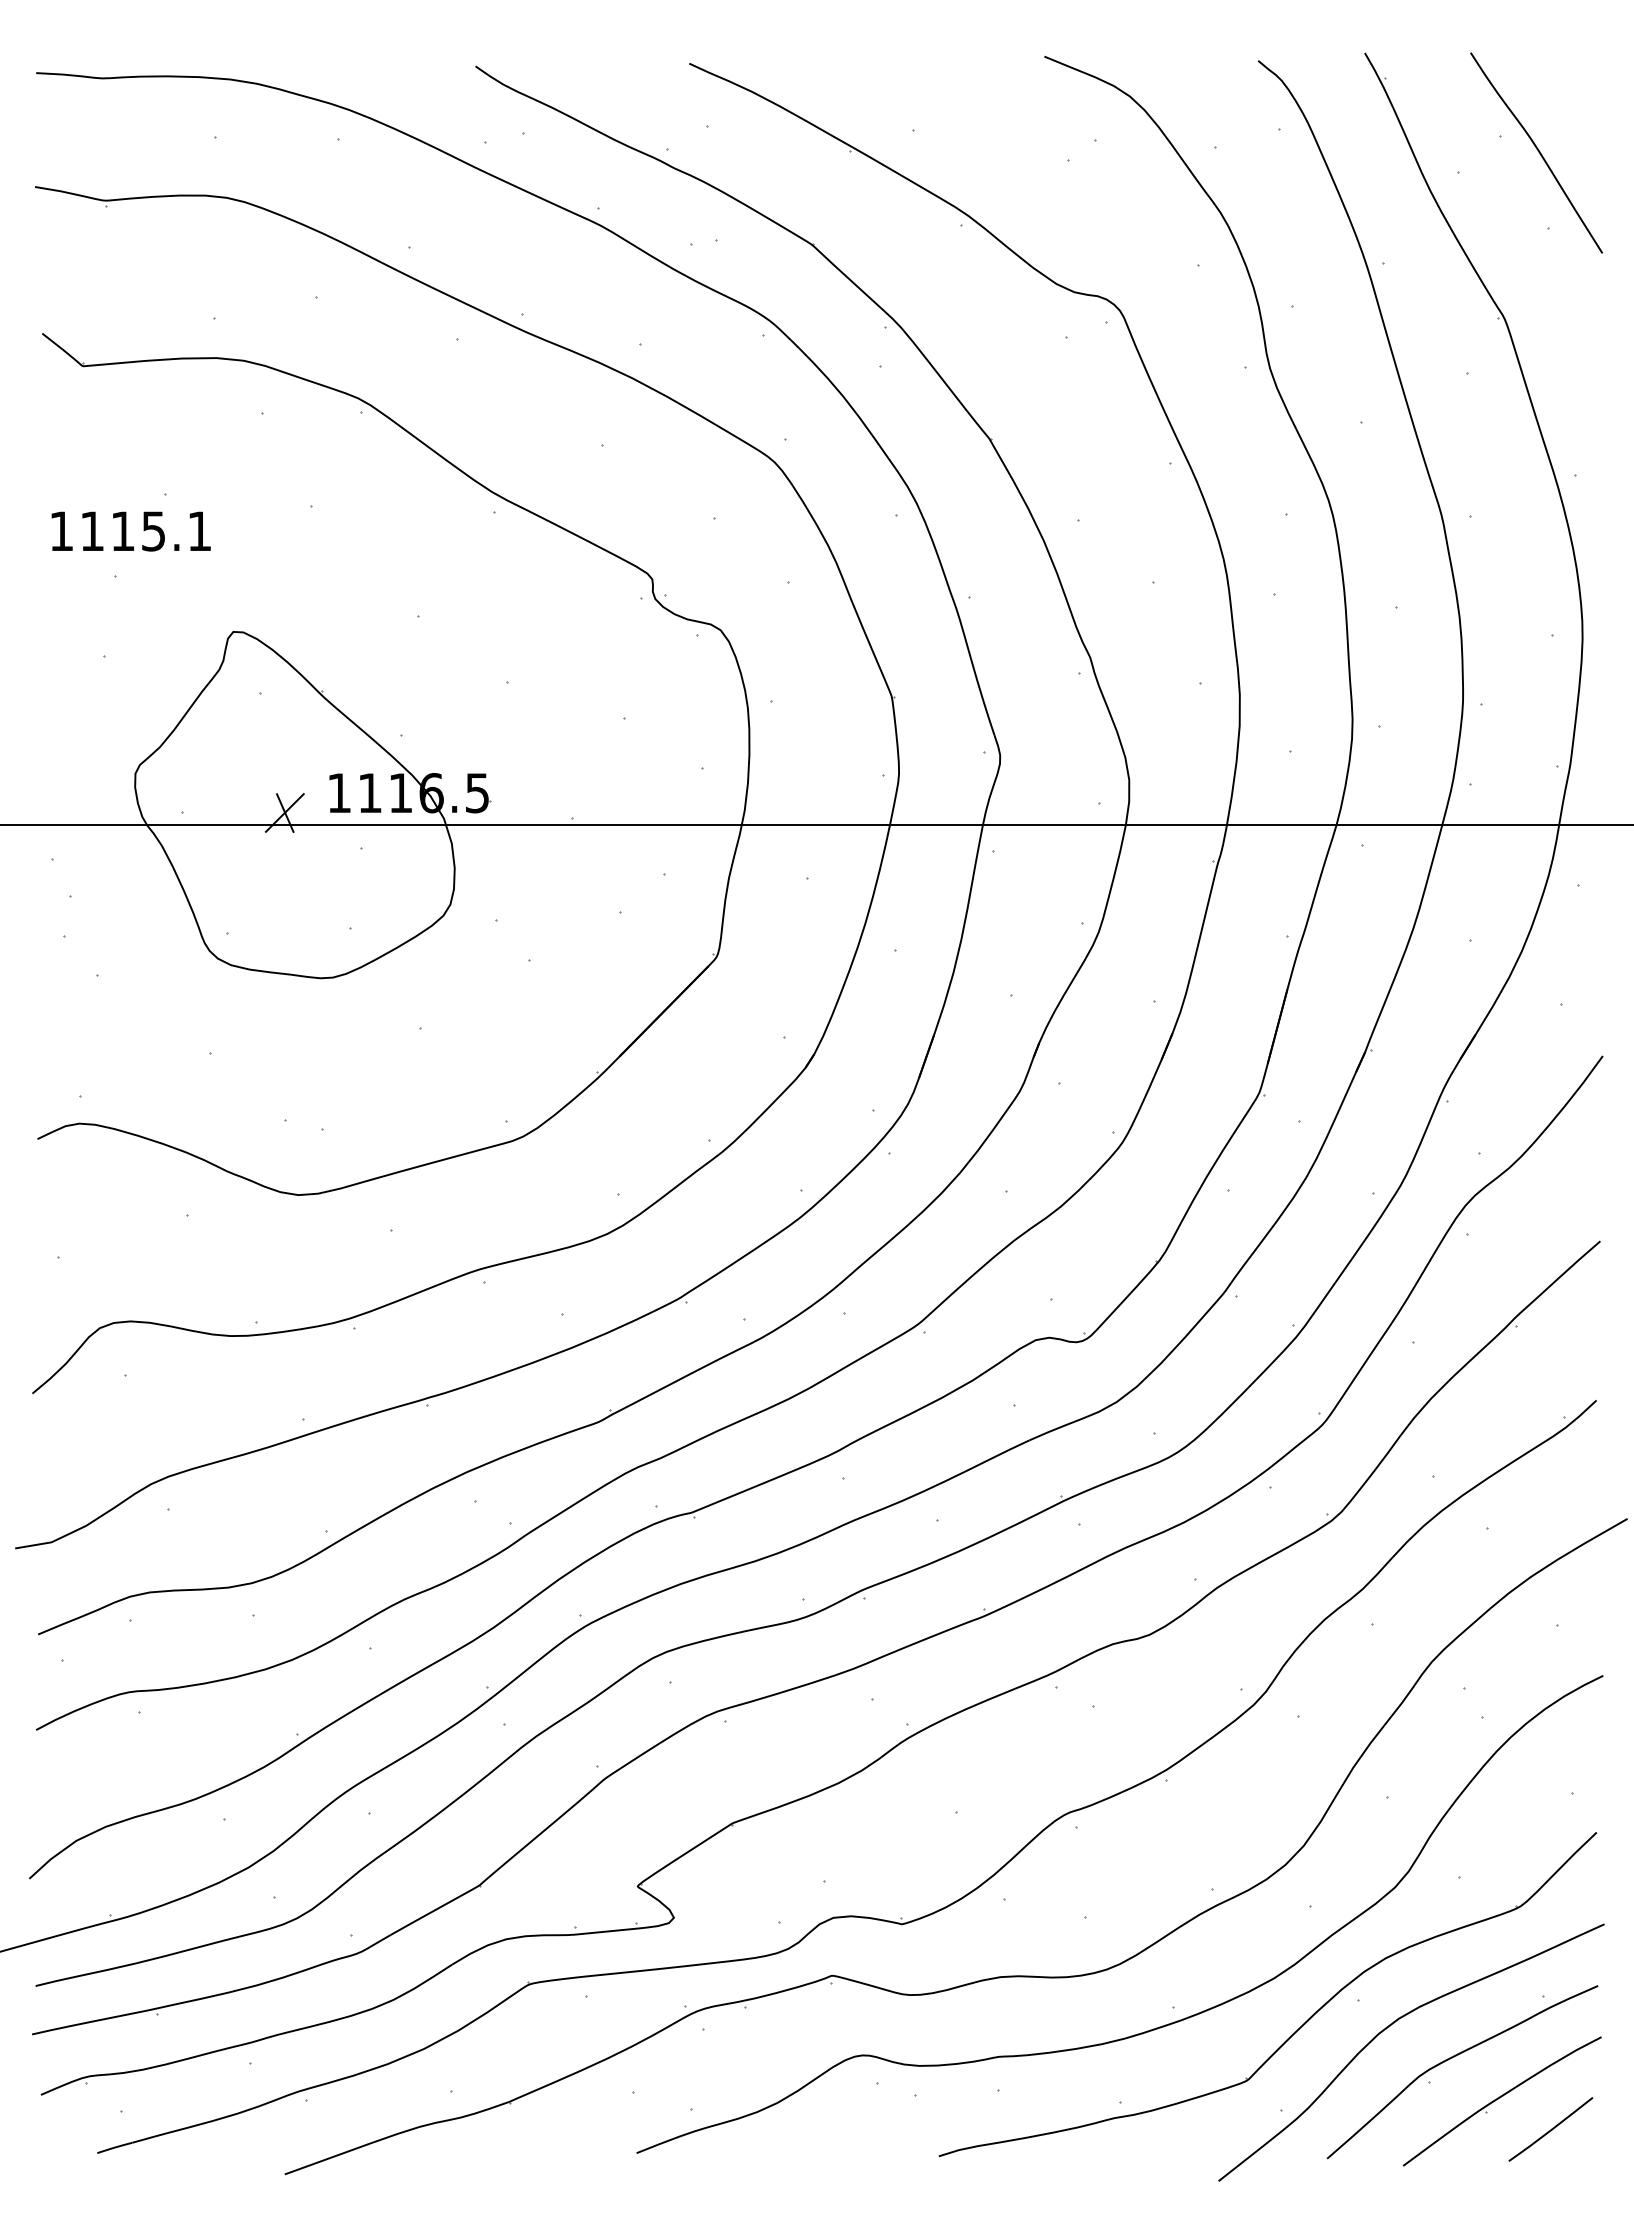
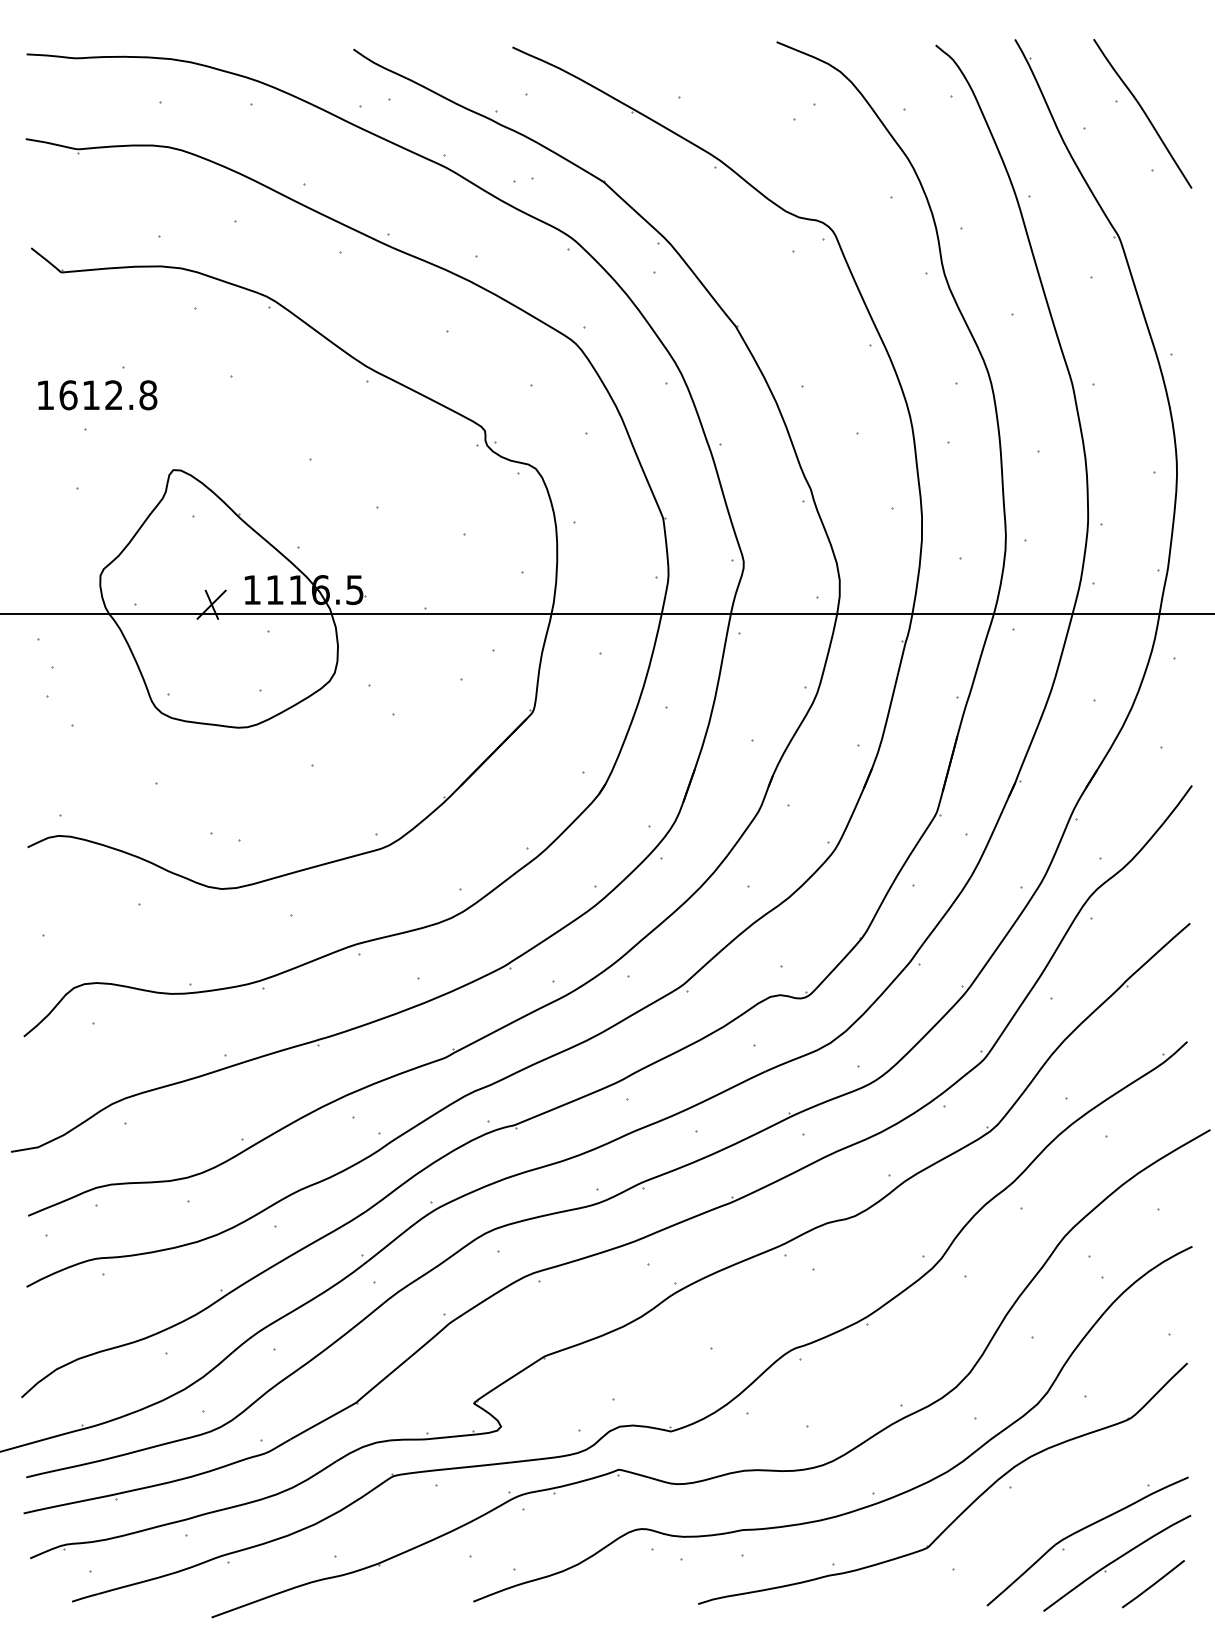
text: (145, 531) -> (107, 395), 1115.1 -> 1612.8
curve: (1390, 2026) -> (1034, 1507), removed

